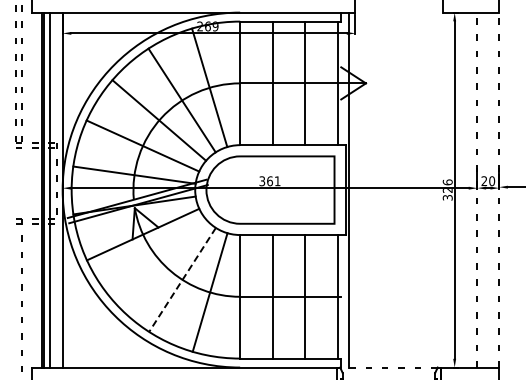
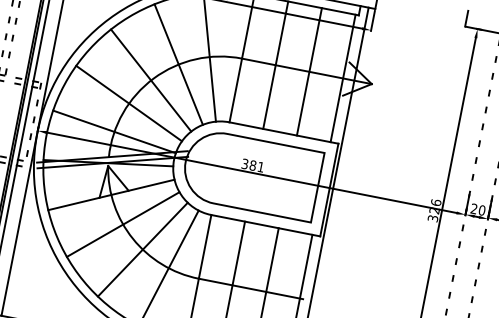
text: (269, 180) -> (252, 164), 361 -> 381
line: (159, 259) -> (123, 223), added
line: (182, 279) -> (142, 249), dashed -> solid

